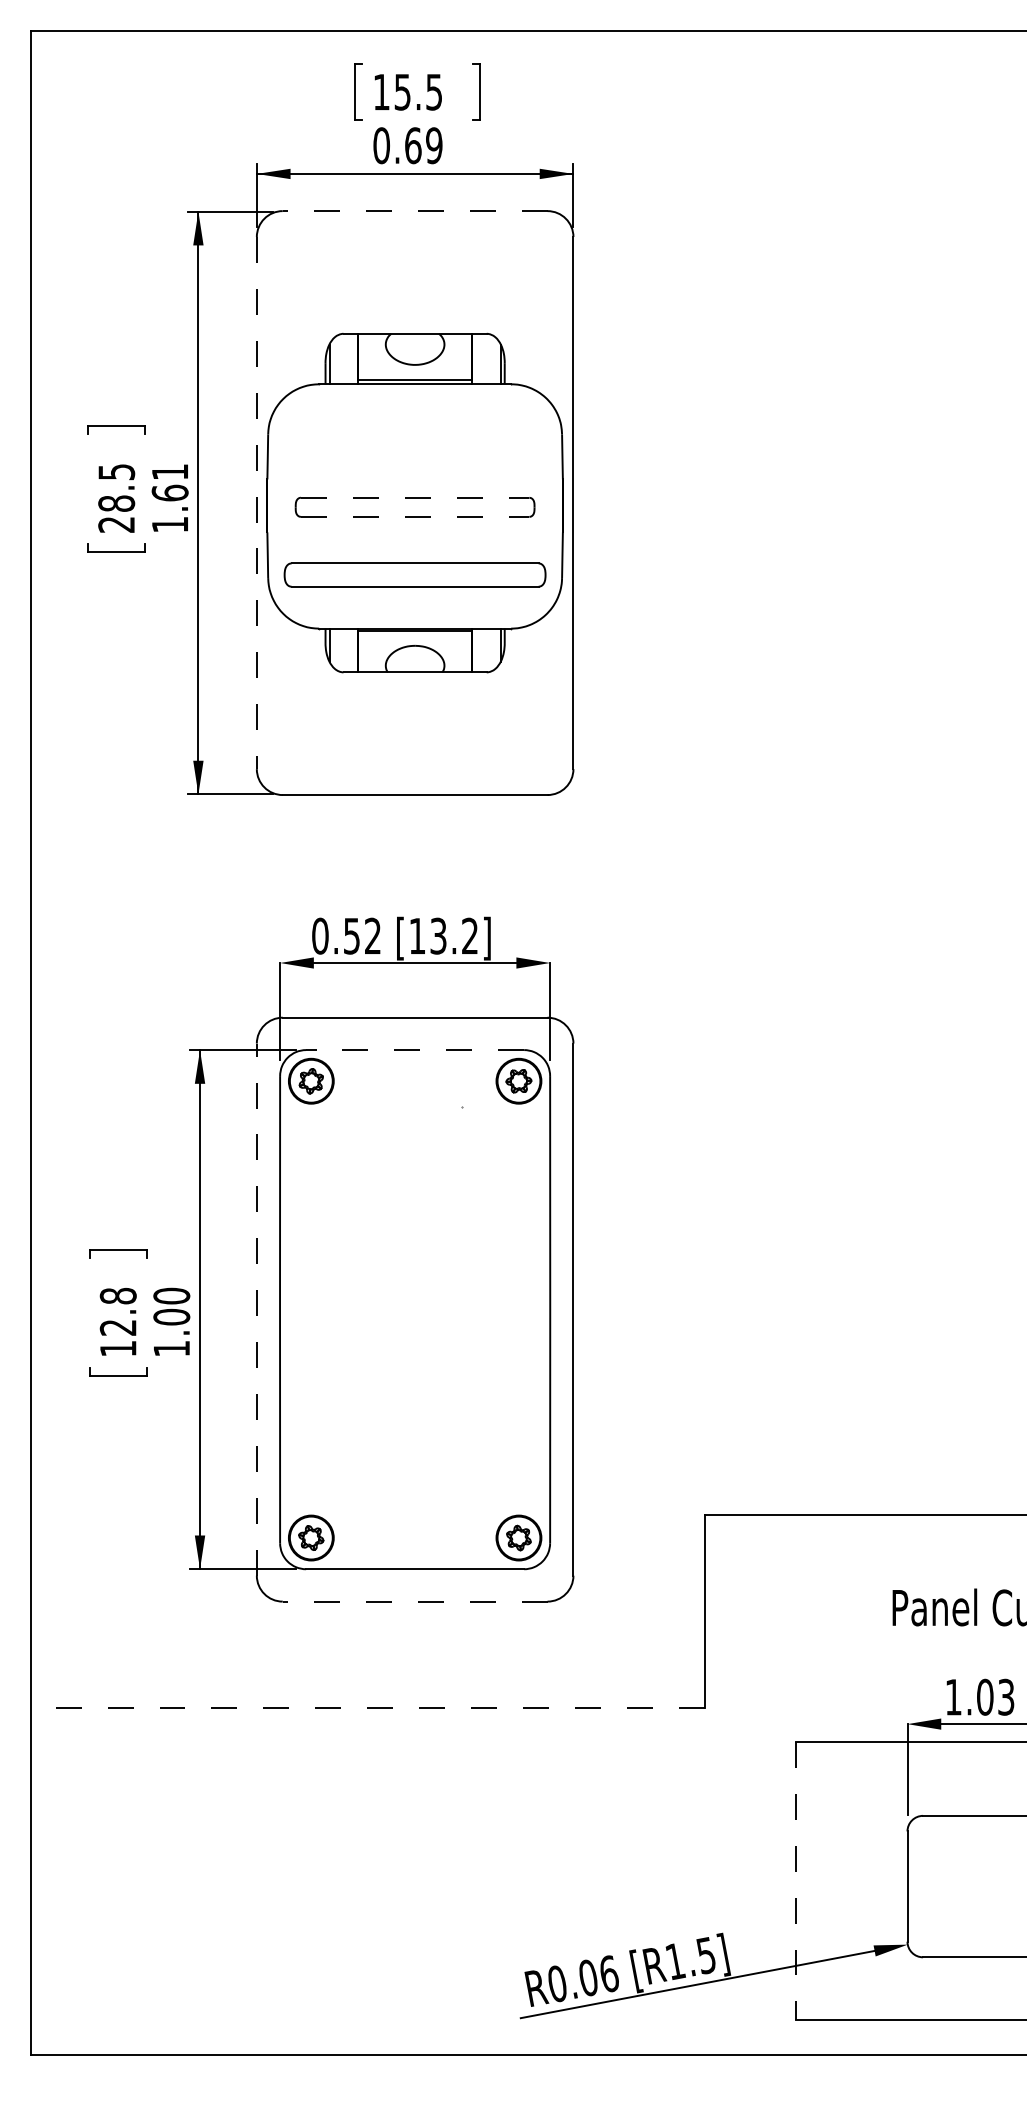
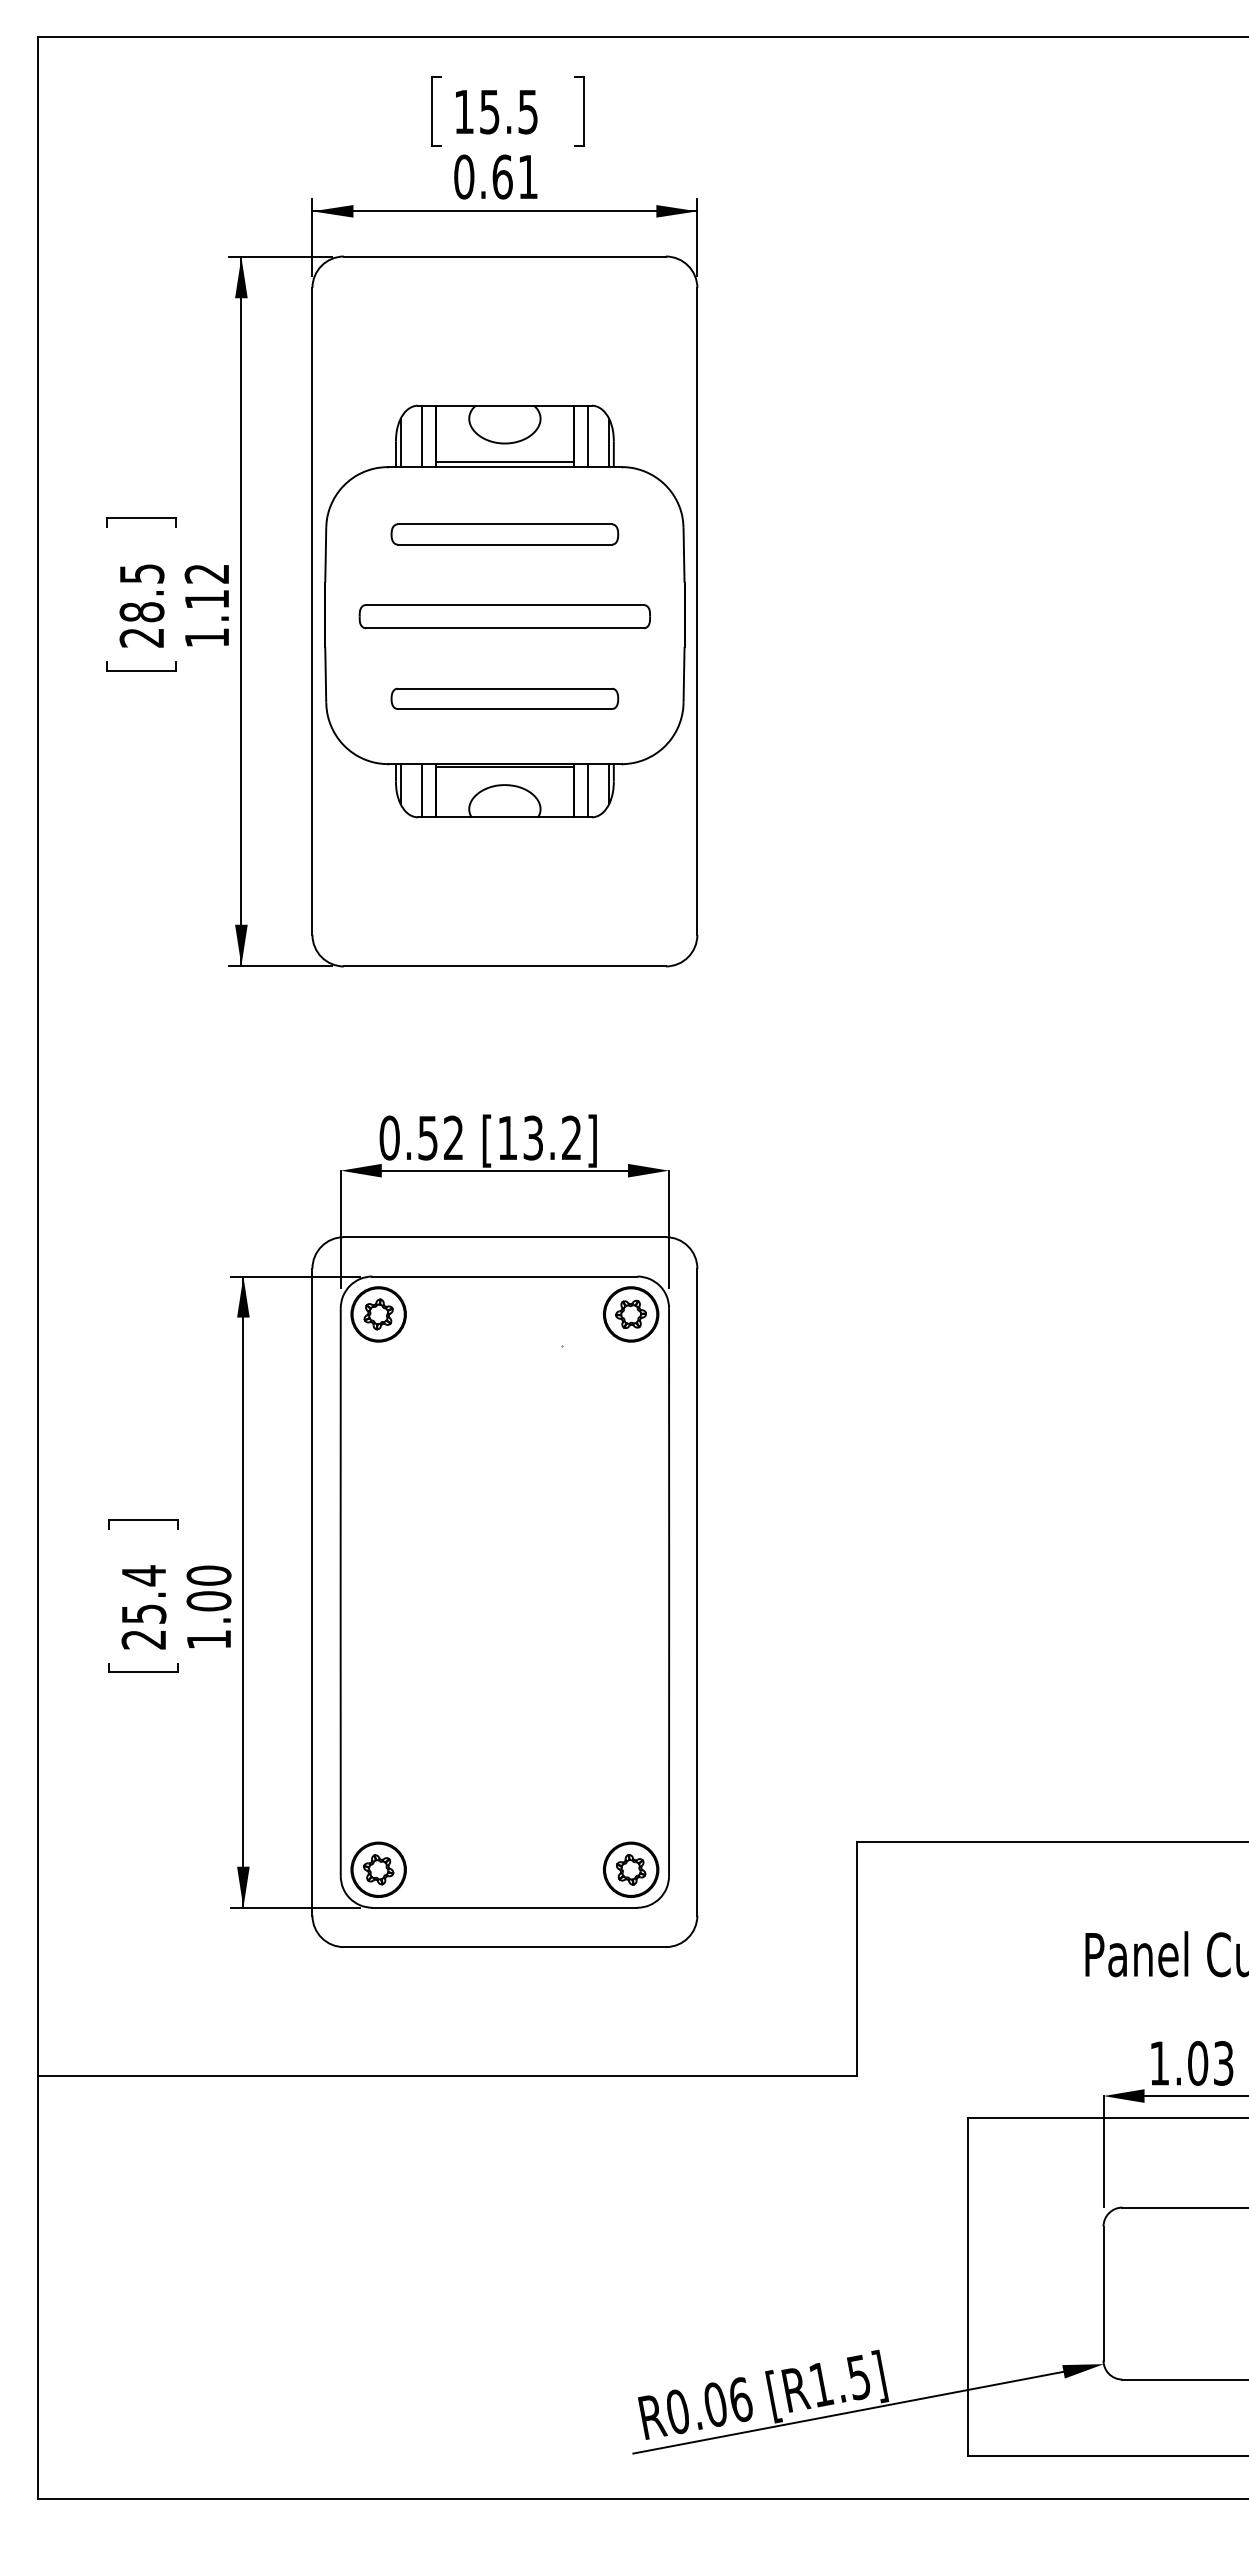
text: (434, 145) -> (528, 176), 0.69 -> 0.61
line: (414, 211) -> (504, 256), dashed -> solid
line: (347, 359) -> (422, 436), added
line: (483, 359) -> (587, 436), added
part: (414, 439) -> (504, 534), added
text: (169, 482) -> (206, 586), 1.61 -> 1.12
line: (414, 498) -> (504, 605), dashed -> solid
line: (256, 503) -> (312, 612), dashed -> solid
line: (414, 517) -> (504, 628), dashed -> solid
part: (414, 574) -> (504, 698), size x0.71
line: (347, 650) -> (422, 790), added
line: (483, 650) -> (587, 790), added
line: (414, 1050) -> (504, 1276), dashed -> solid
line: (256, 1309) -> (312, 1591), dashed -> solid
text: (117, 1322) -> (143, 1607), 12.8 -> 25.4
line: (414, 1601) -> (504, 1947), dashed -> solid
line: (367, 1707) -> (447, 2075), dashed -> solid
line: (795, 1881) -> (967, 2287), dashed -> solid

